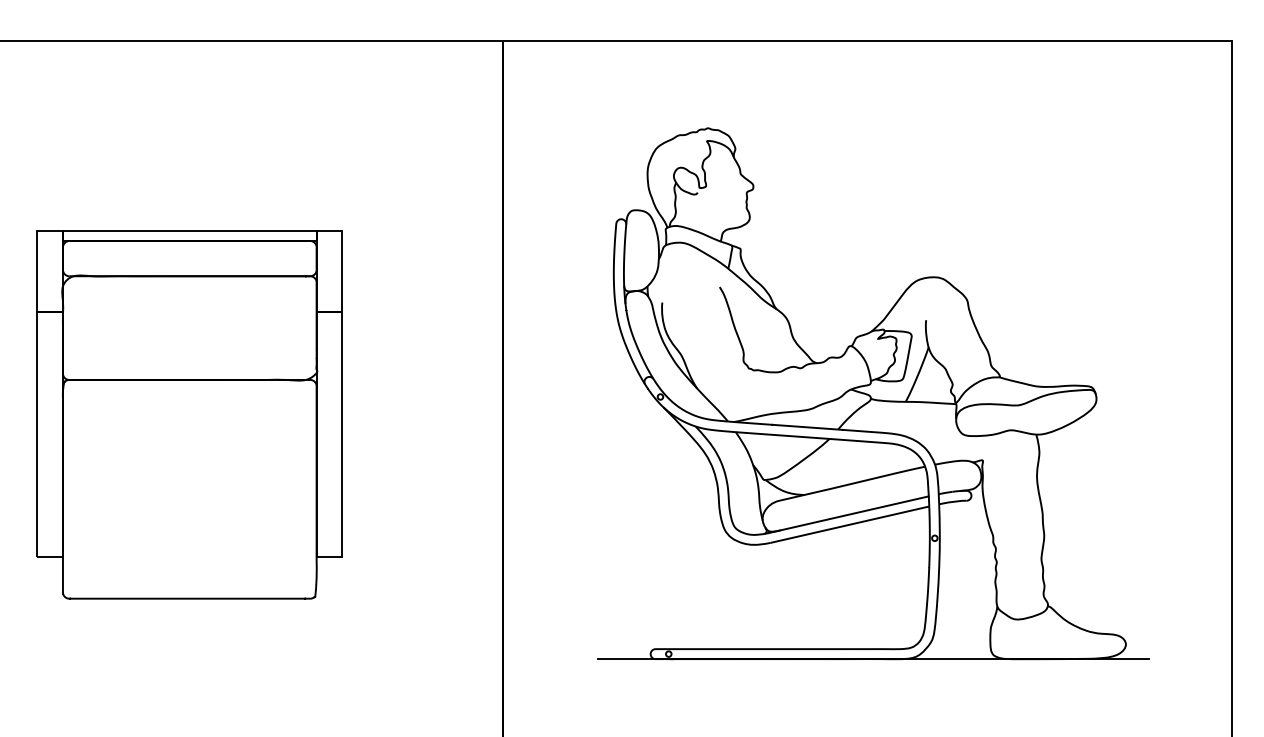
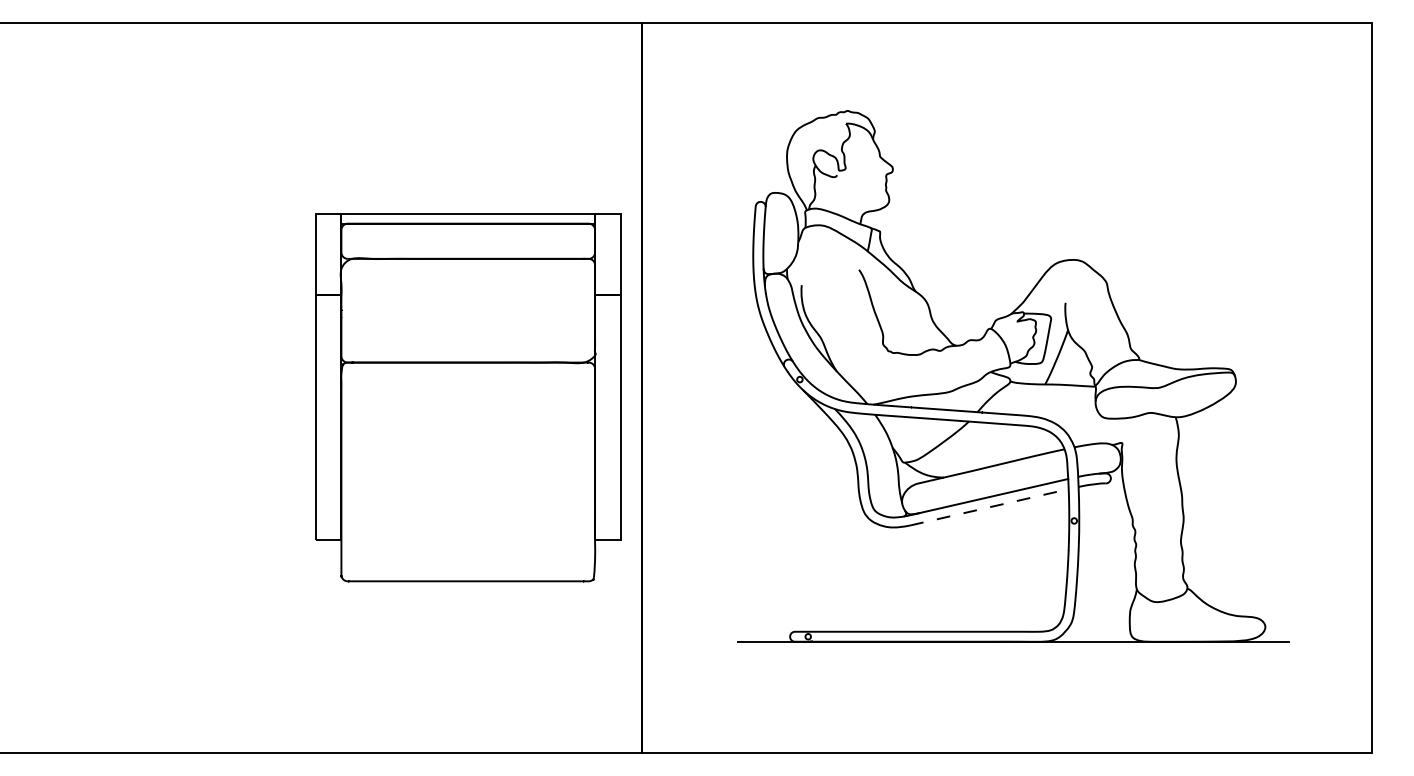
part: (190, 414) -> (468, 397), moved
line: (850, 524) -> (989, 507), solid -> dashed

